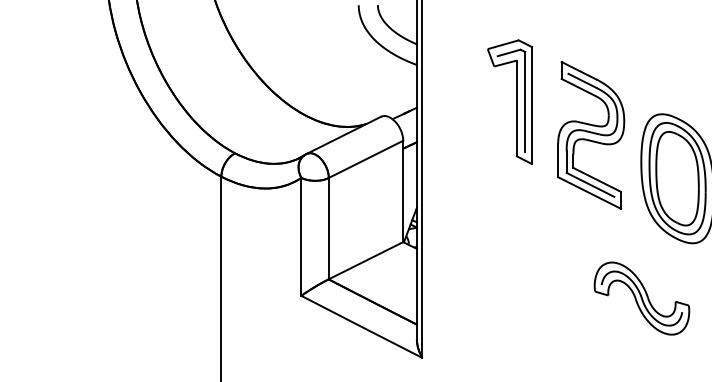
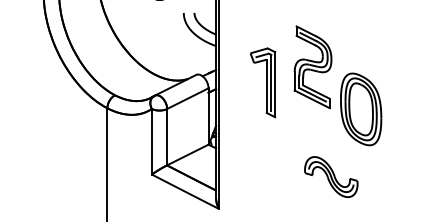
part: (511, 101) -> (263, 82), moved
part: (590, 135) -> (312, 67), moved
part: (642, 299) -> (331, 177), moved

